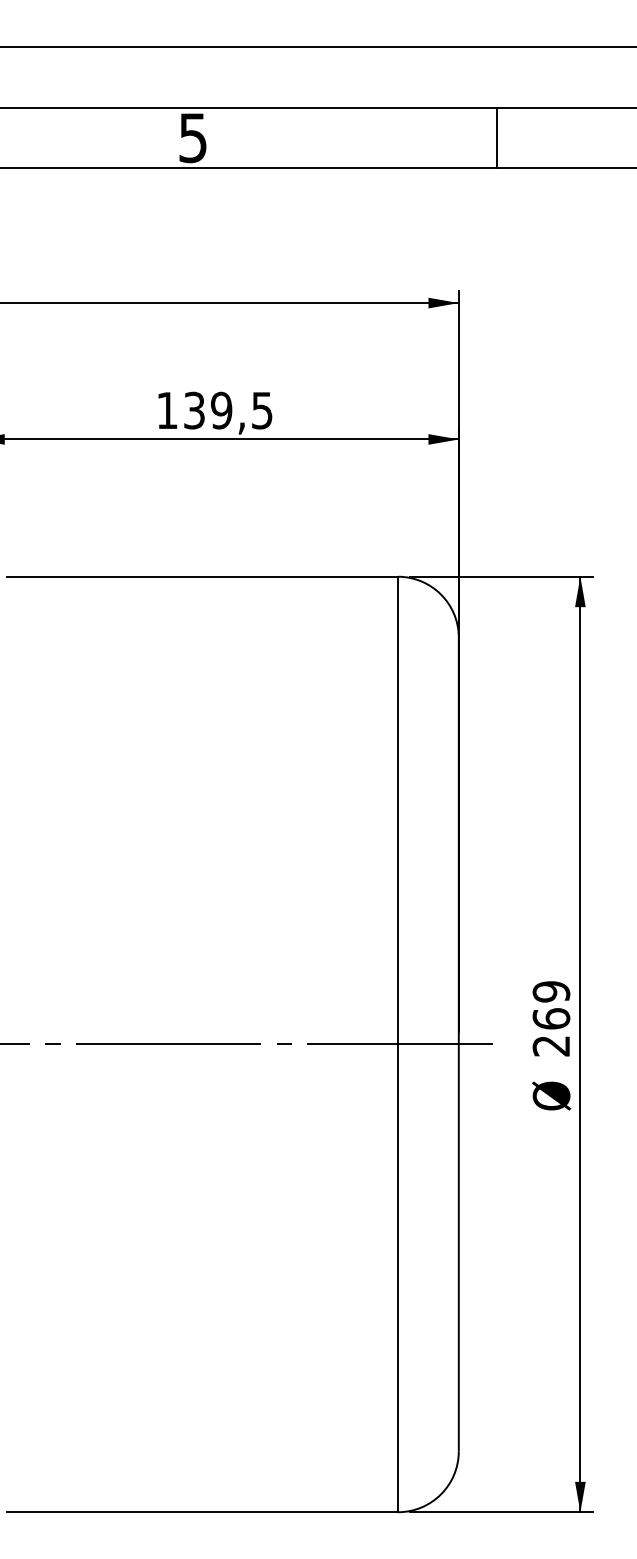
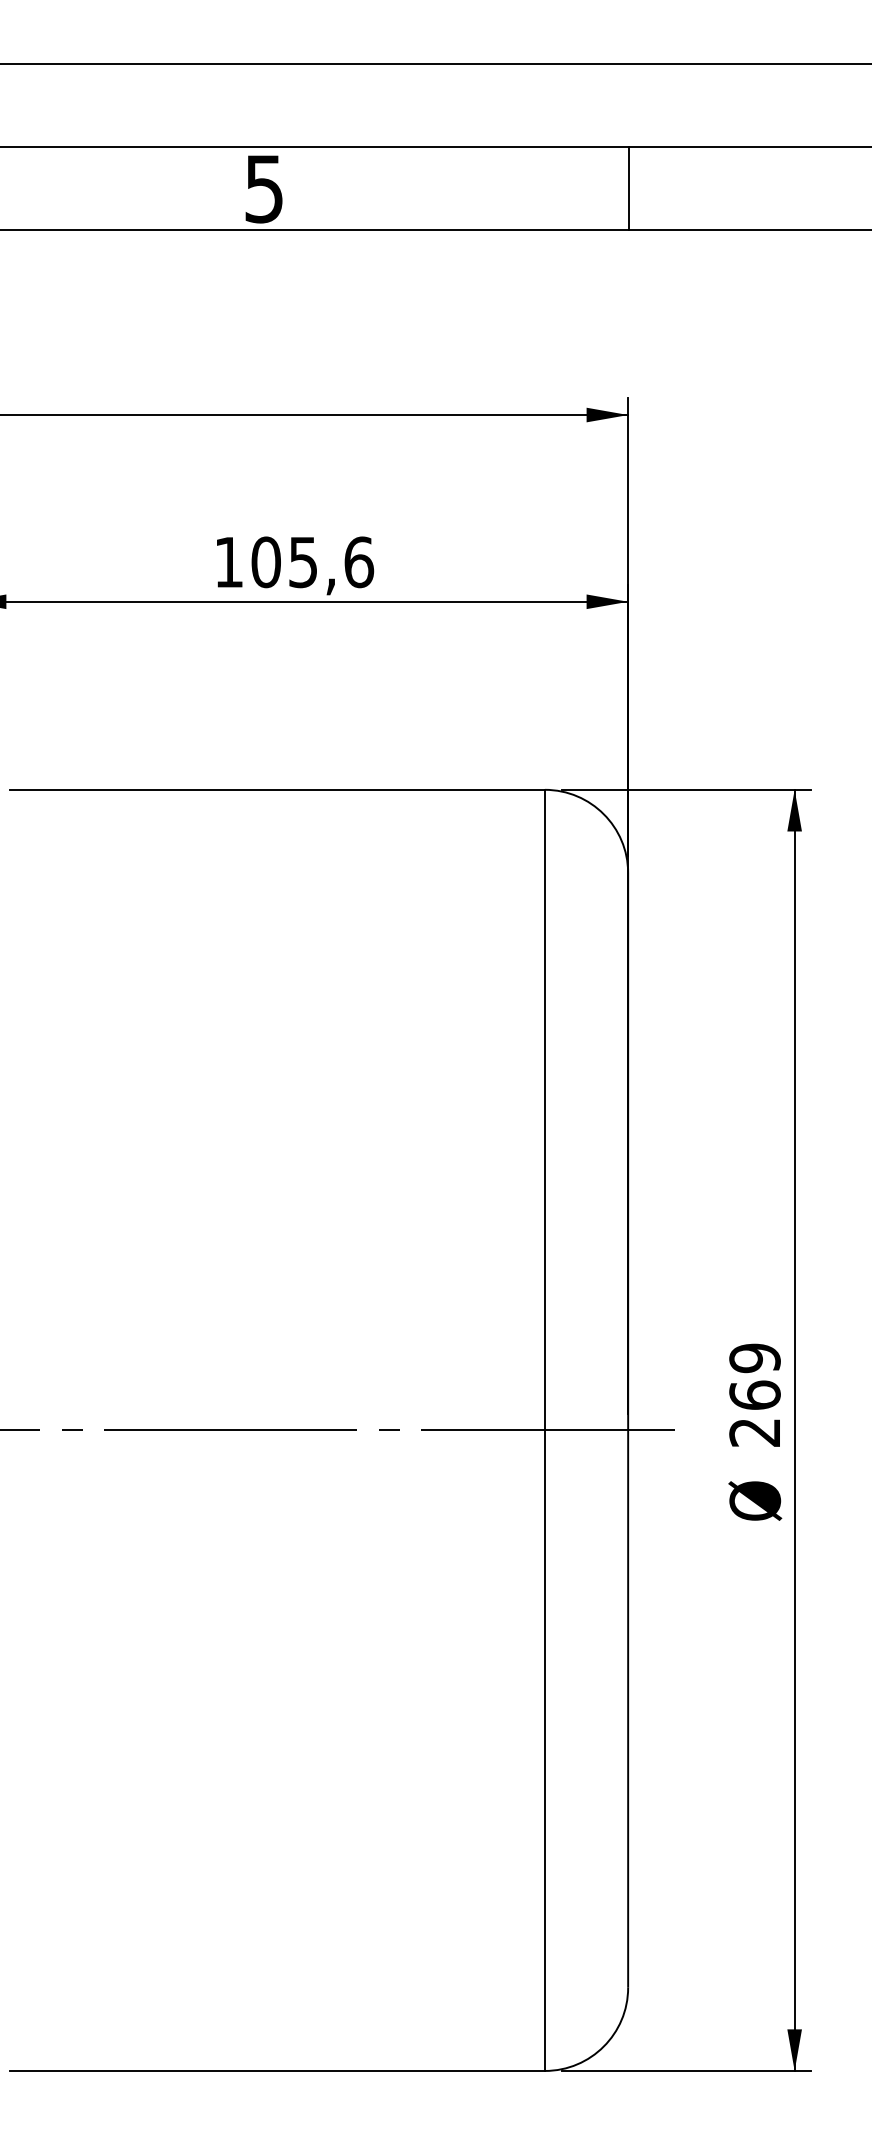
line: (497, 137) -> (629, 188), moved
text: (228, 410) -> (312, 562), 139,5 -> 105,6

